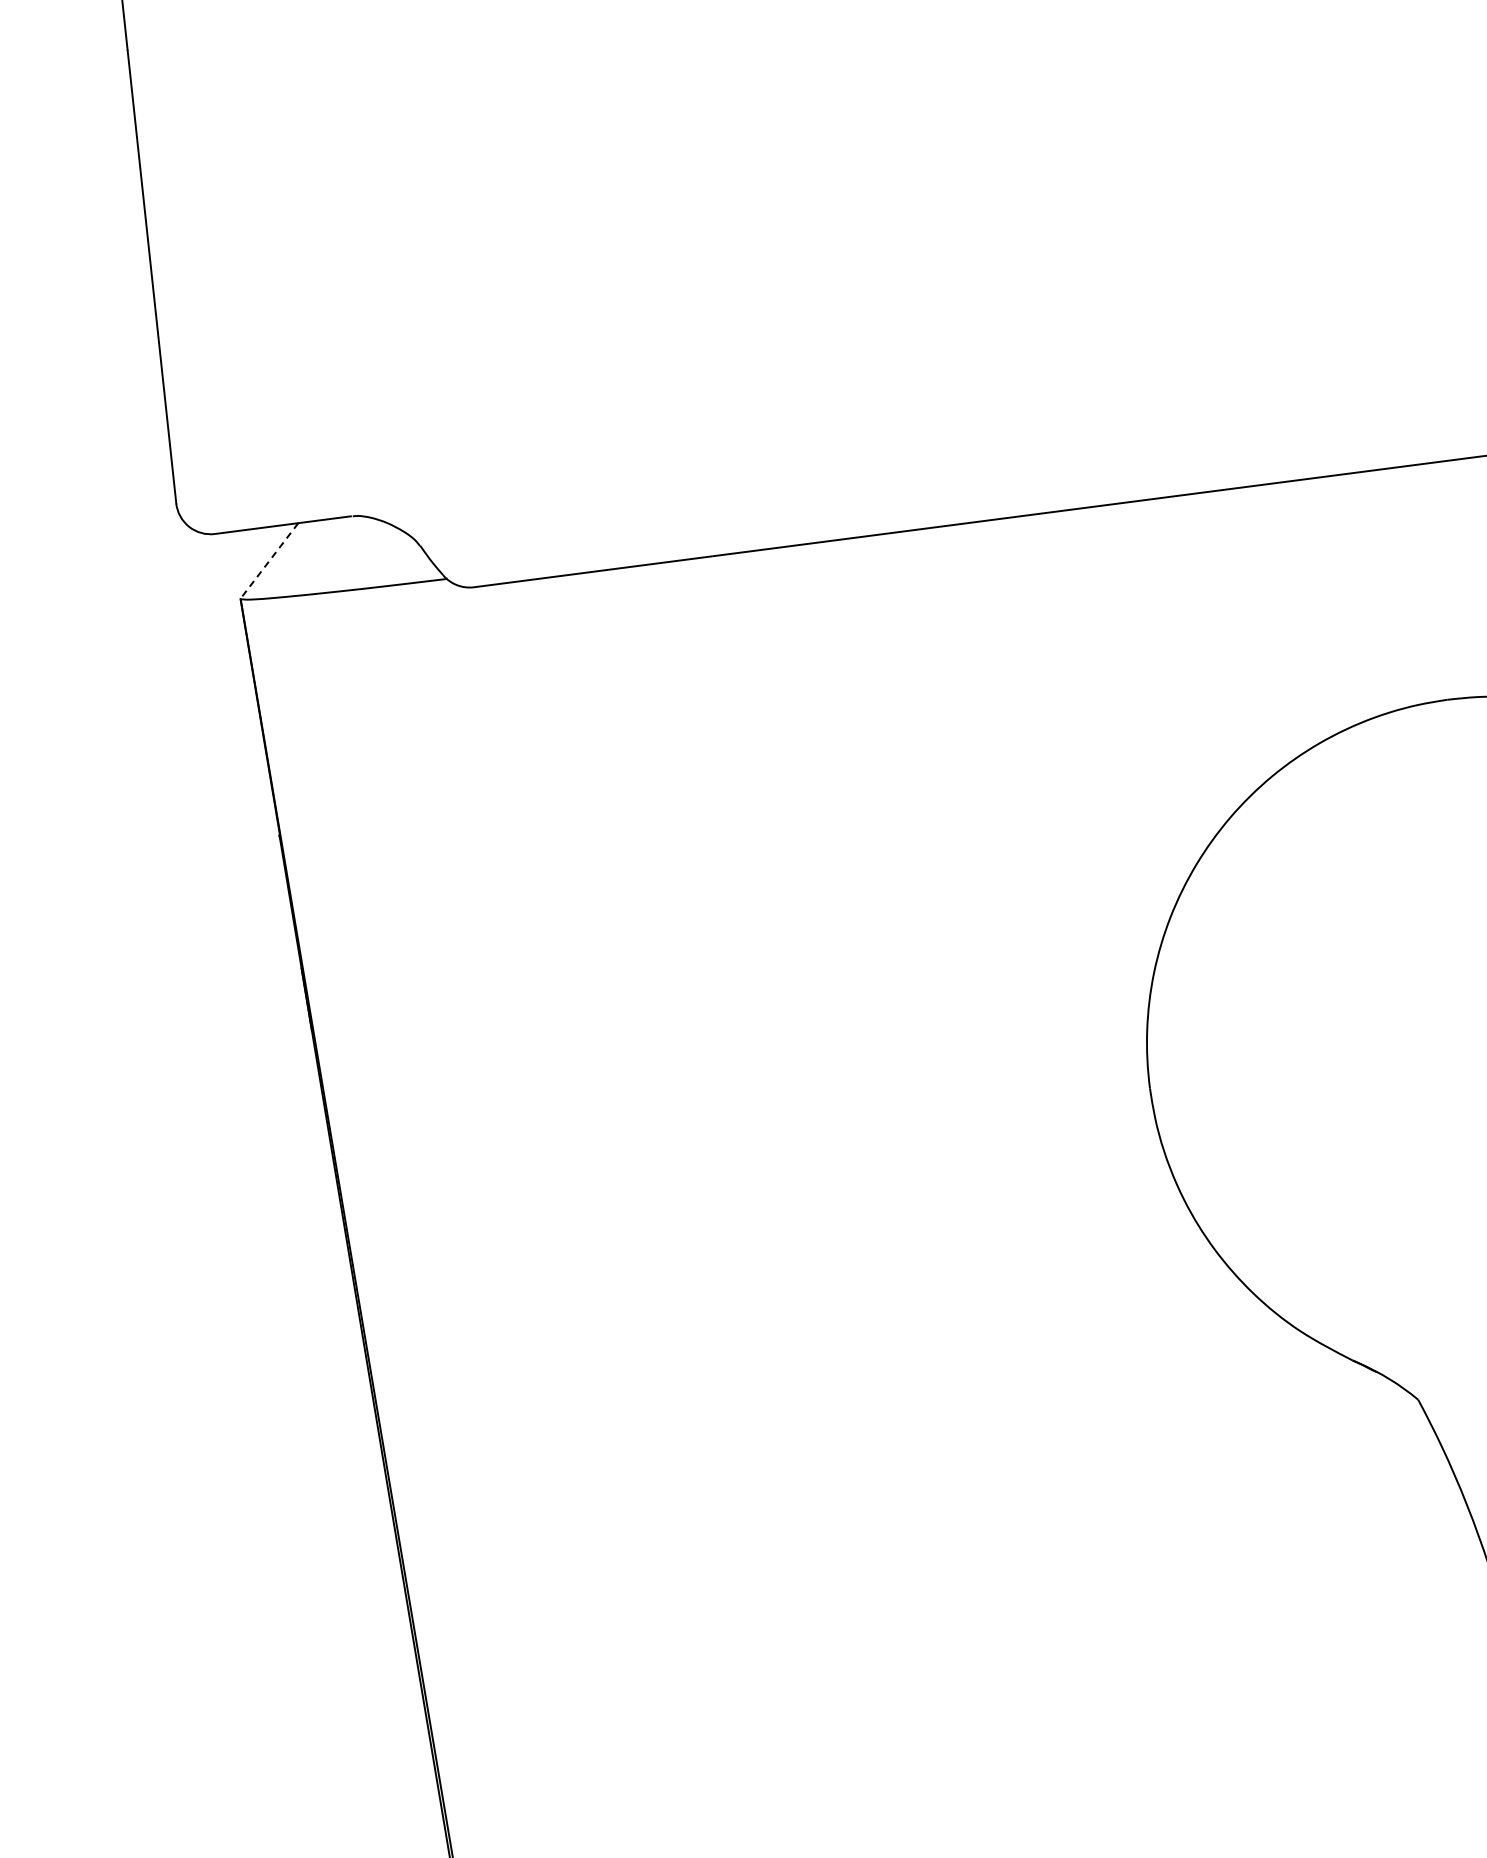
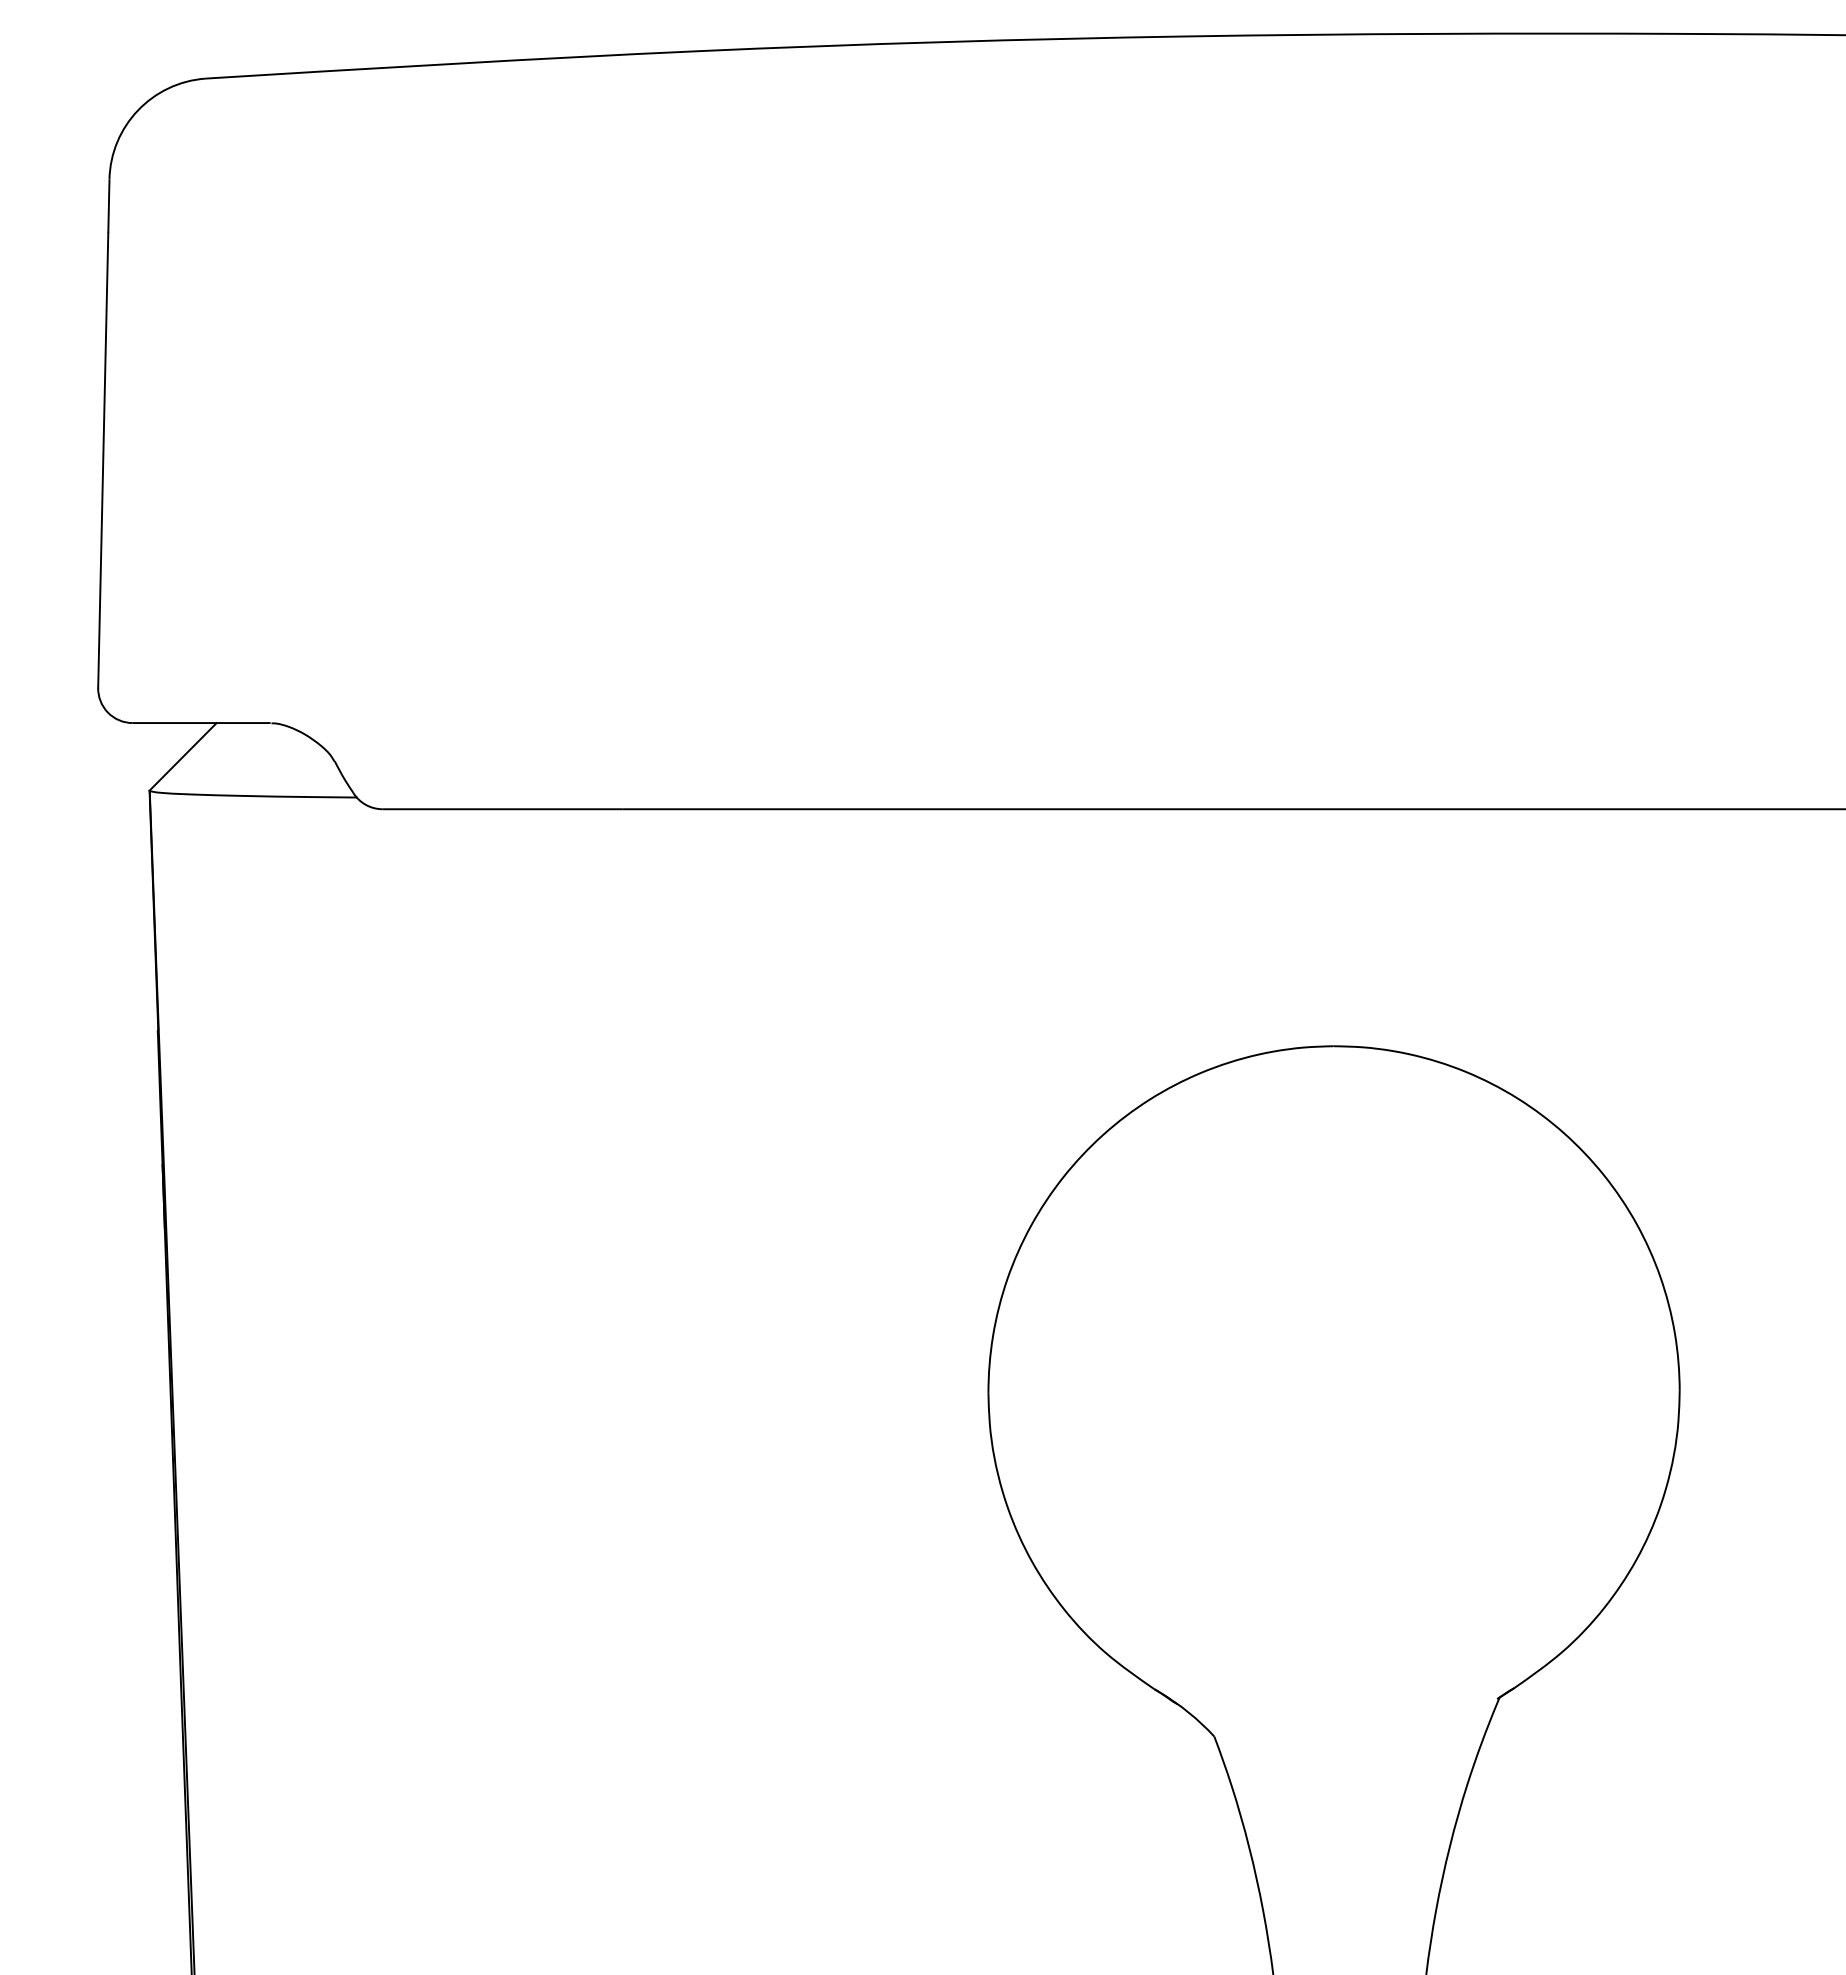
line: (269, 560) -> (183, 756), dashed -> solid

